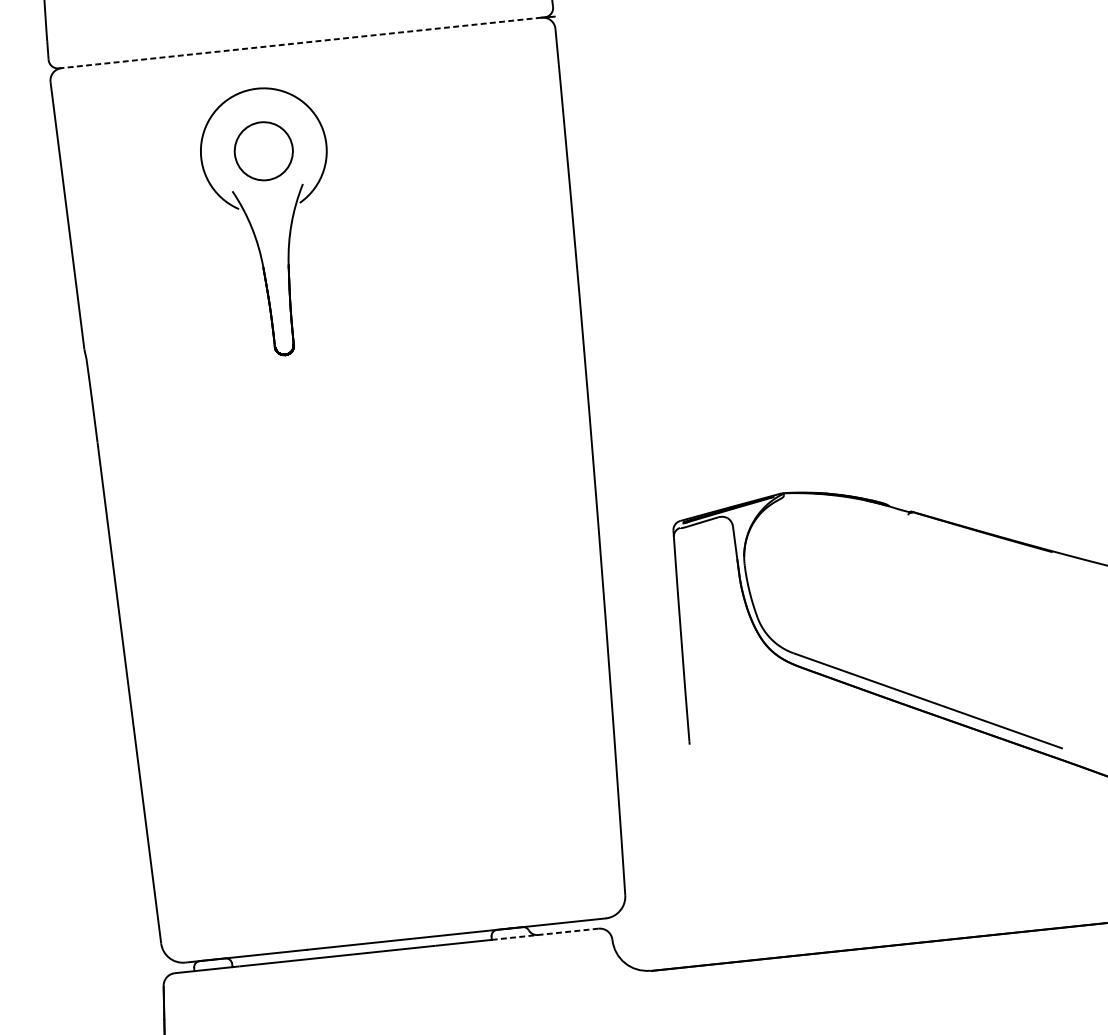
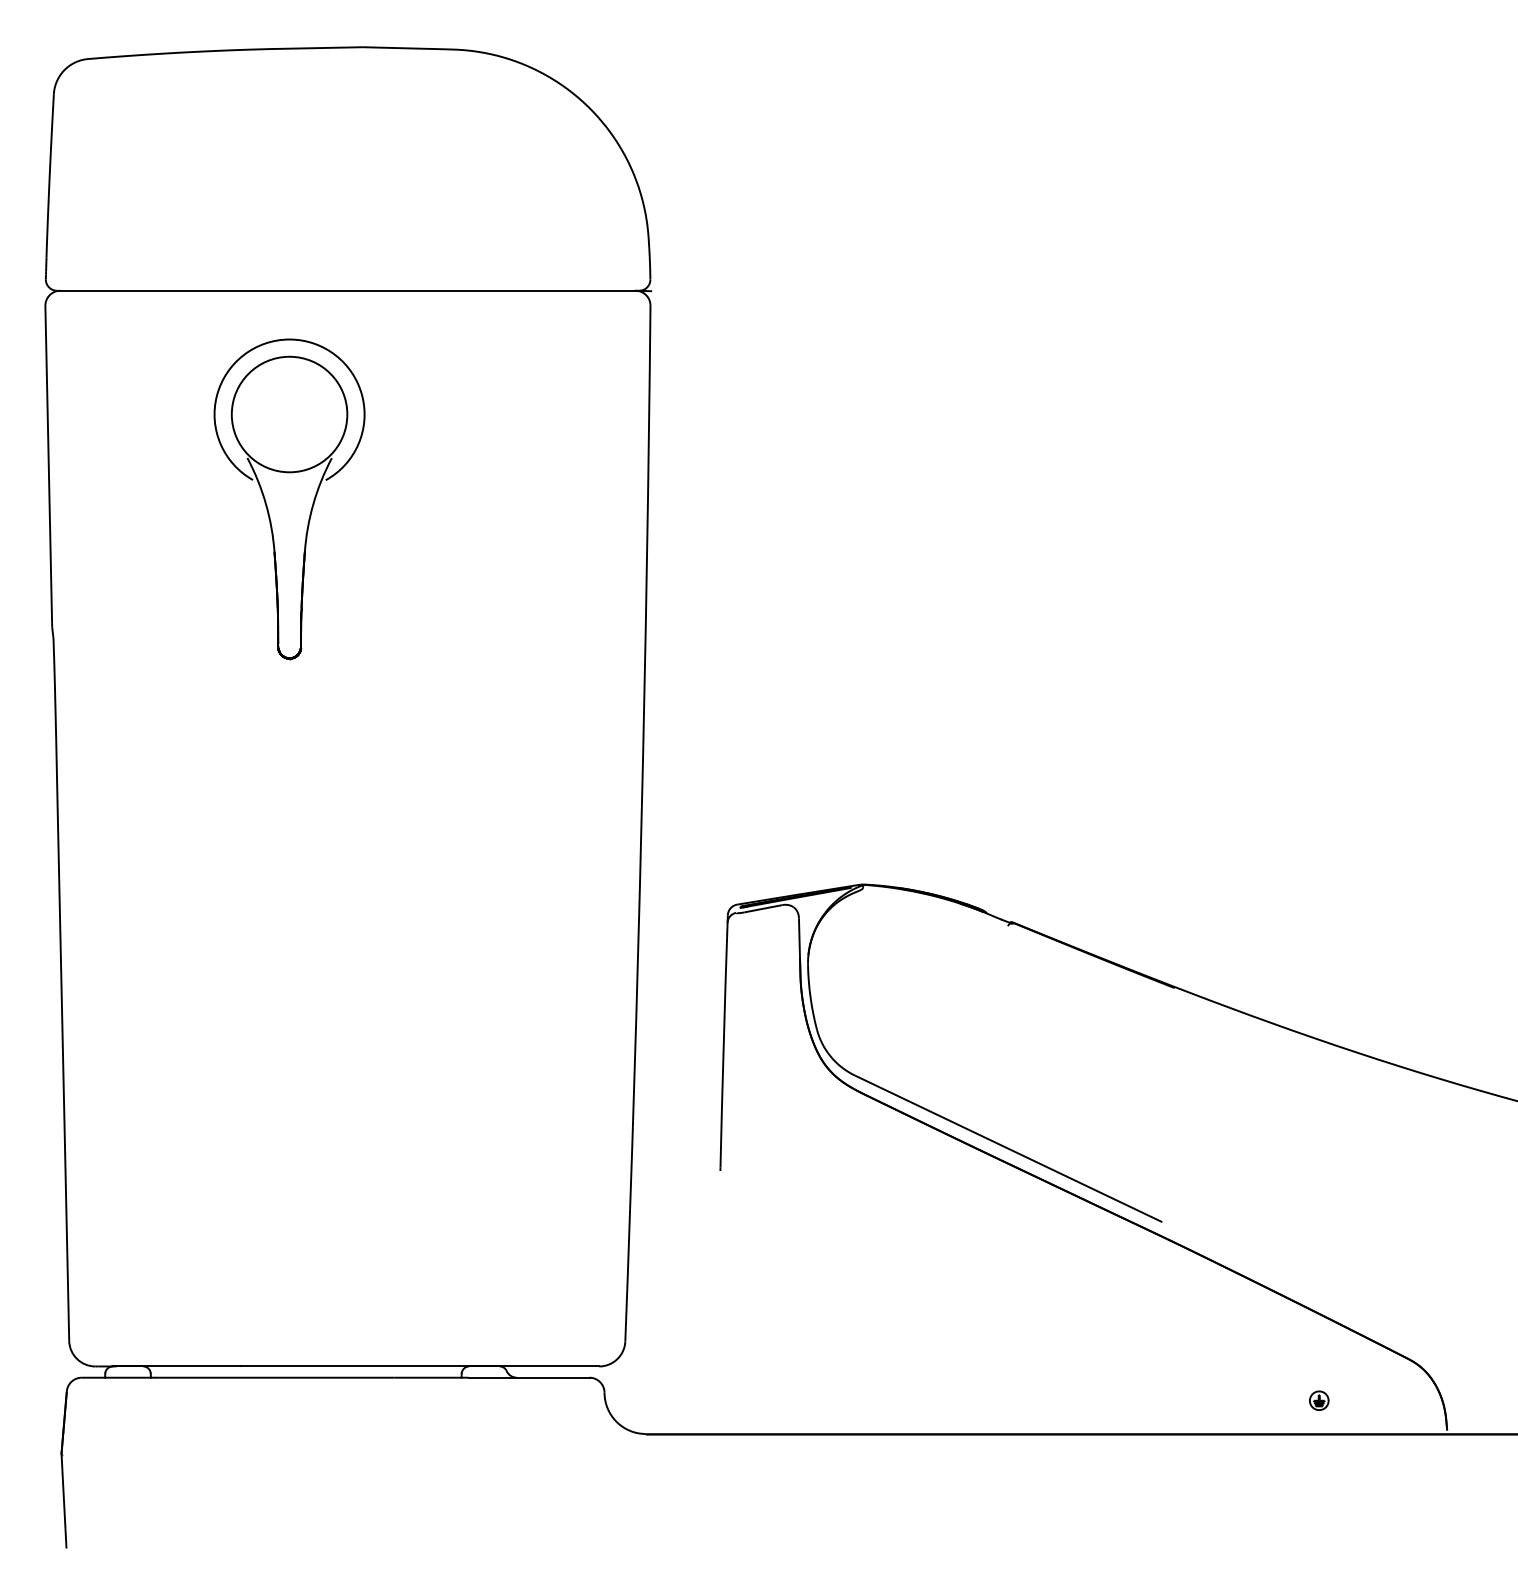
line: (299, 42) -> (345, 290), dashed -> solid
circle: (263, 151) -> (289, 414), size x1.67
line: (548, 933) -> (529, 1377), dashed -> solid

